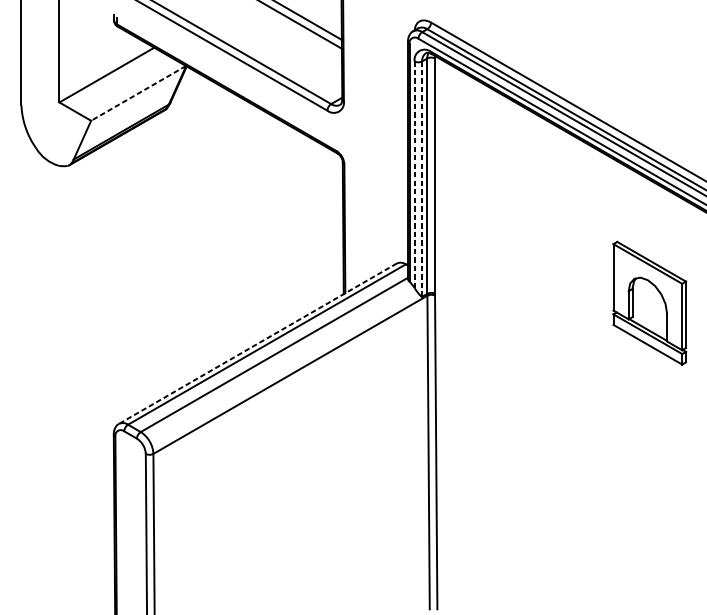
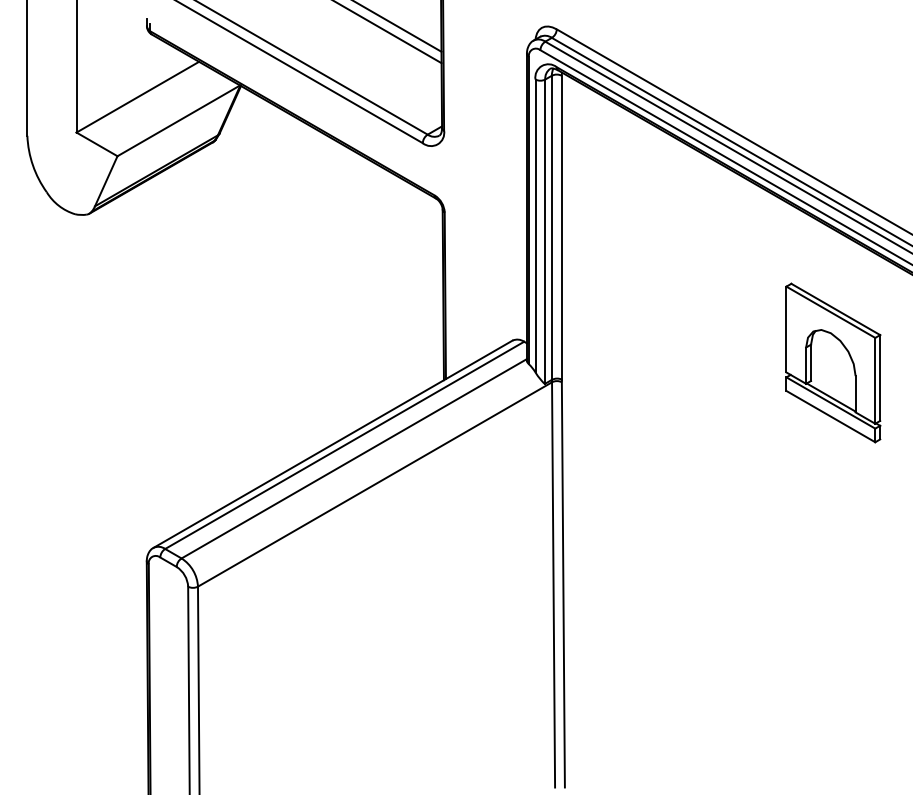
line: (138, 93) -> (178, 120), dashed -> solid
line: (414, 174) -> (535, 225), dashed -> solid
line: (422, 179) -> (545, 232), dashed -> solid
part: (649, 302) -> (833, 362), moved
line: (257, 343) -> (332, 444), dashed -> solid

